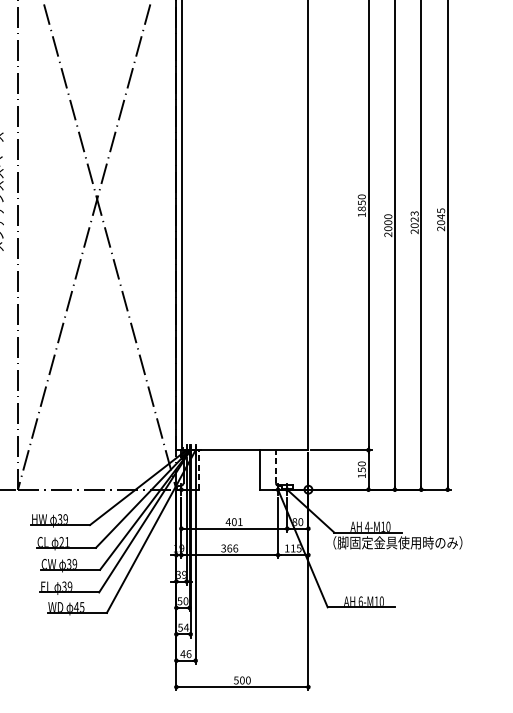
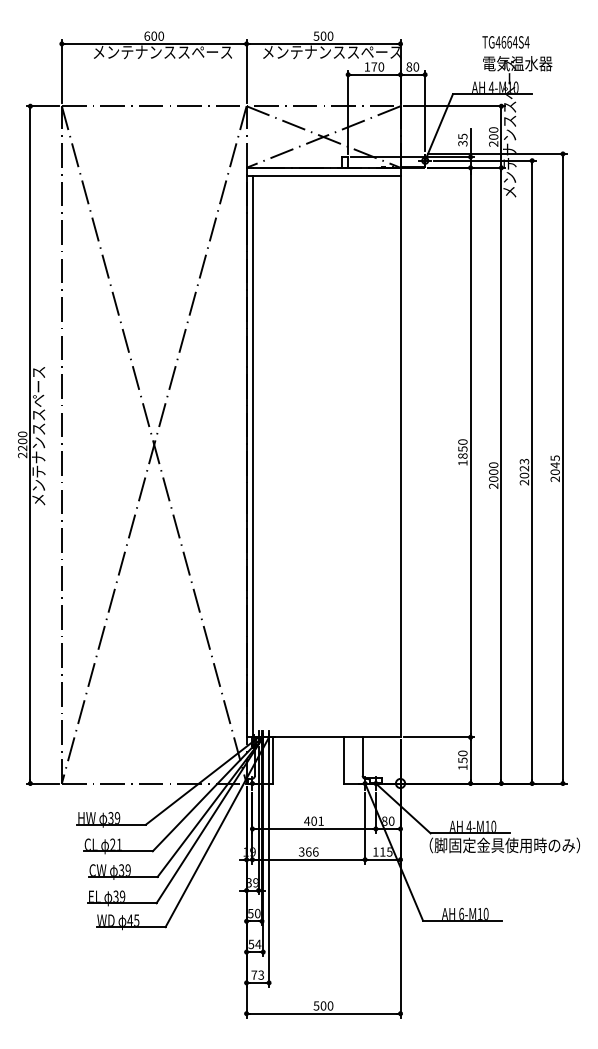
line: (275, 466) -> (362, 756), dashed -> solid
line: (199, 469) -> (273, 759), dashed -> solid
text: (185, 653) -> (257, 974), 46 -> 73

